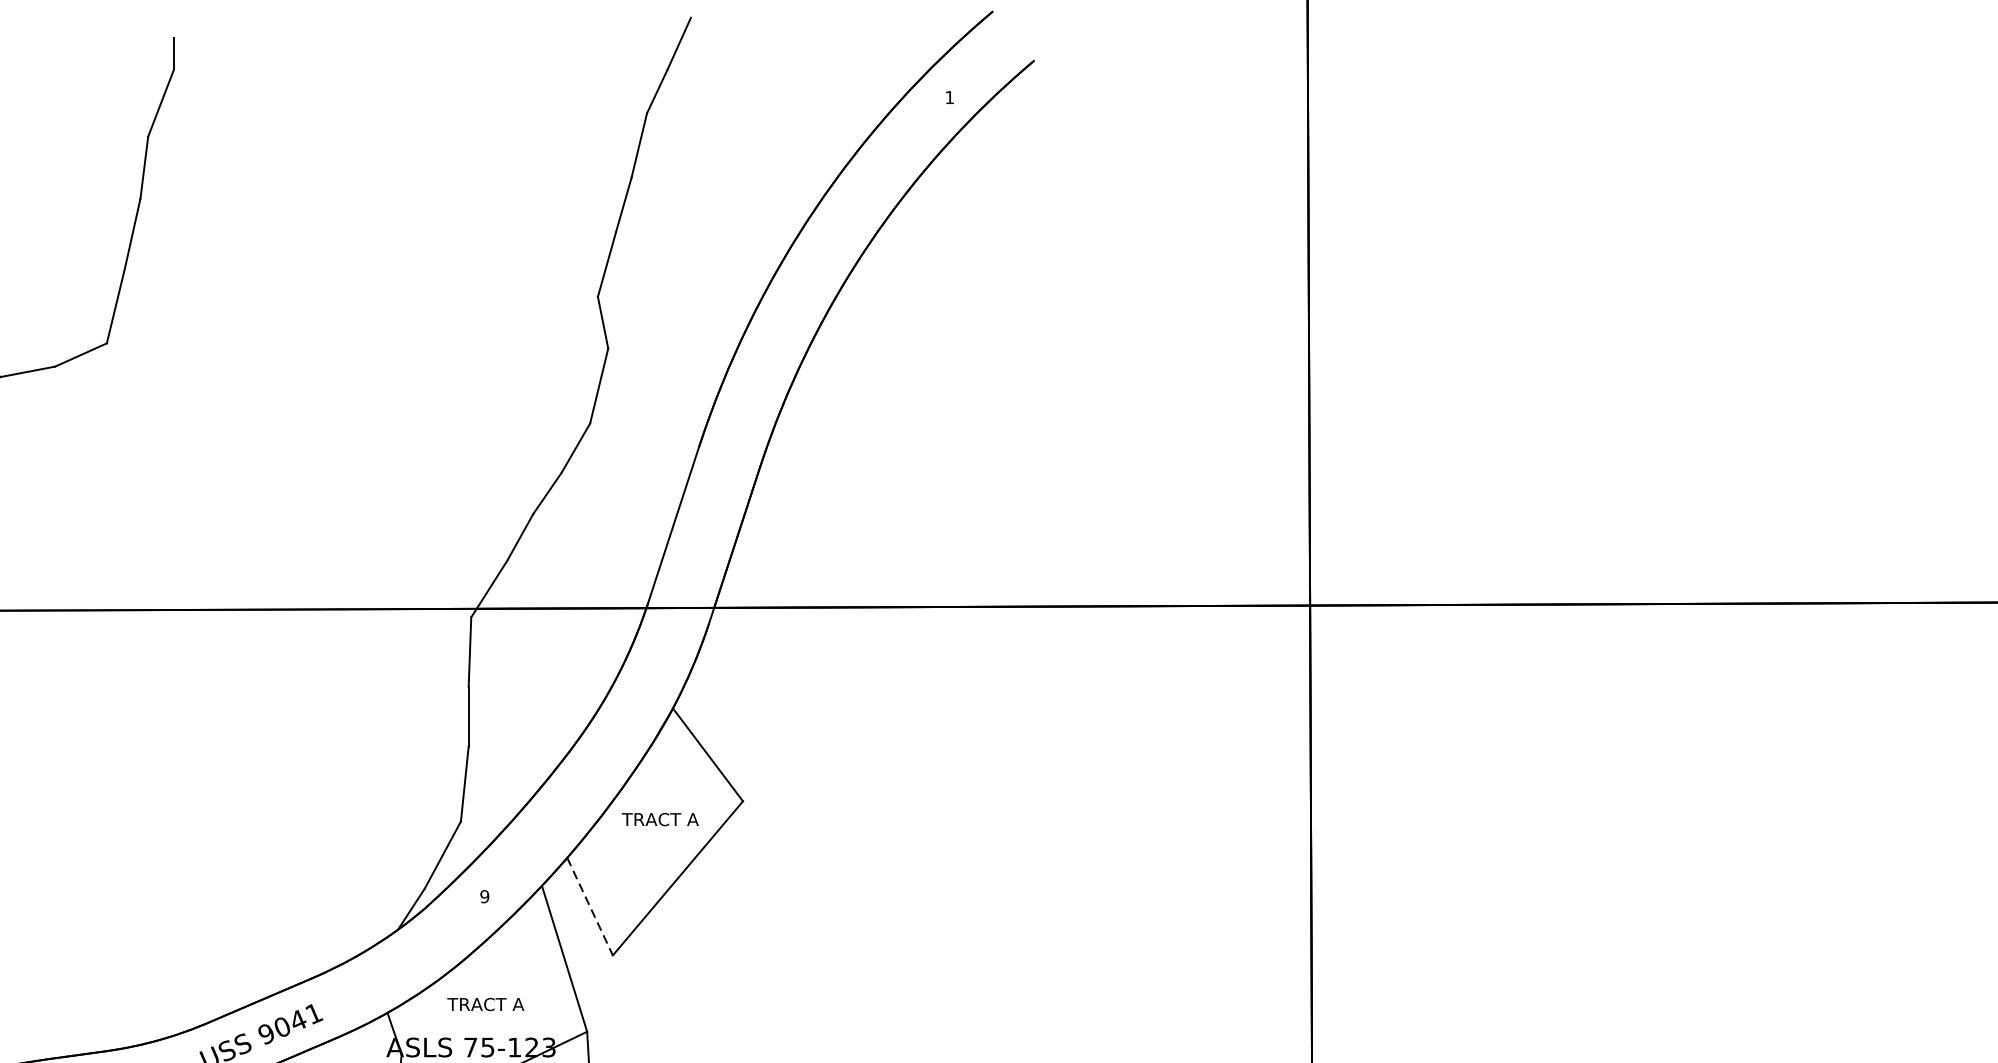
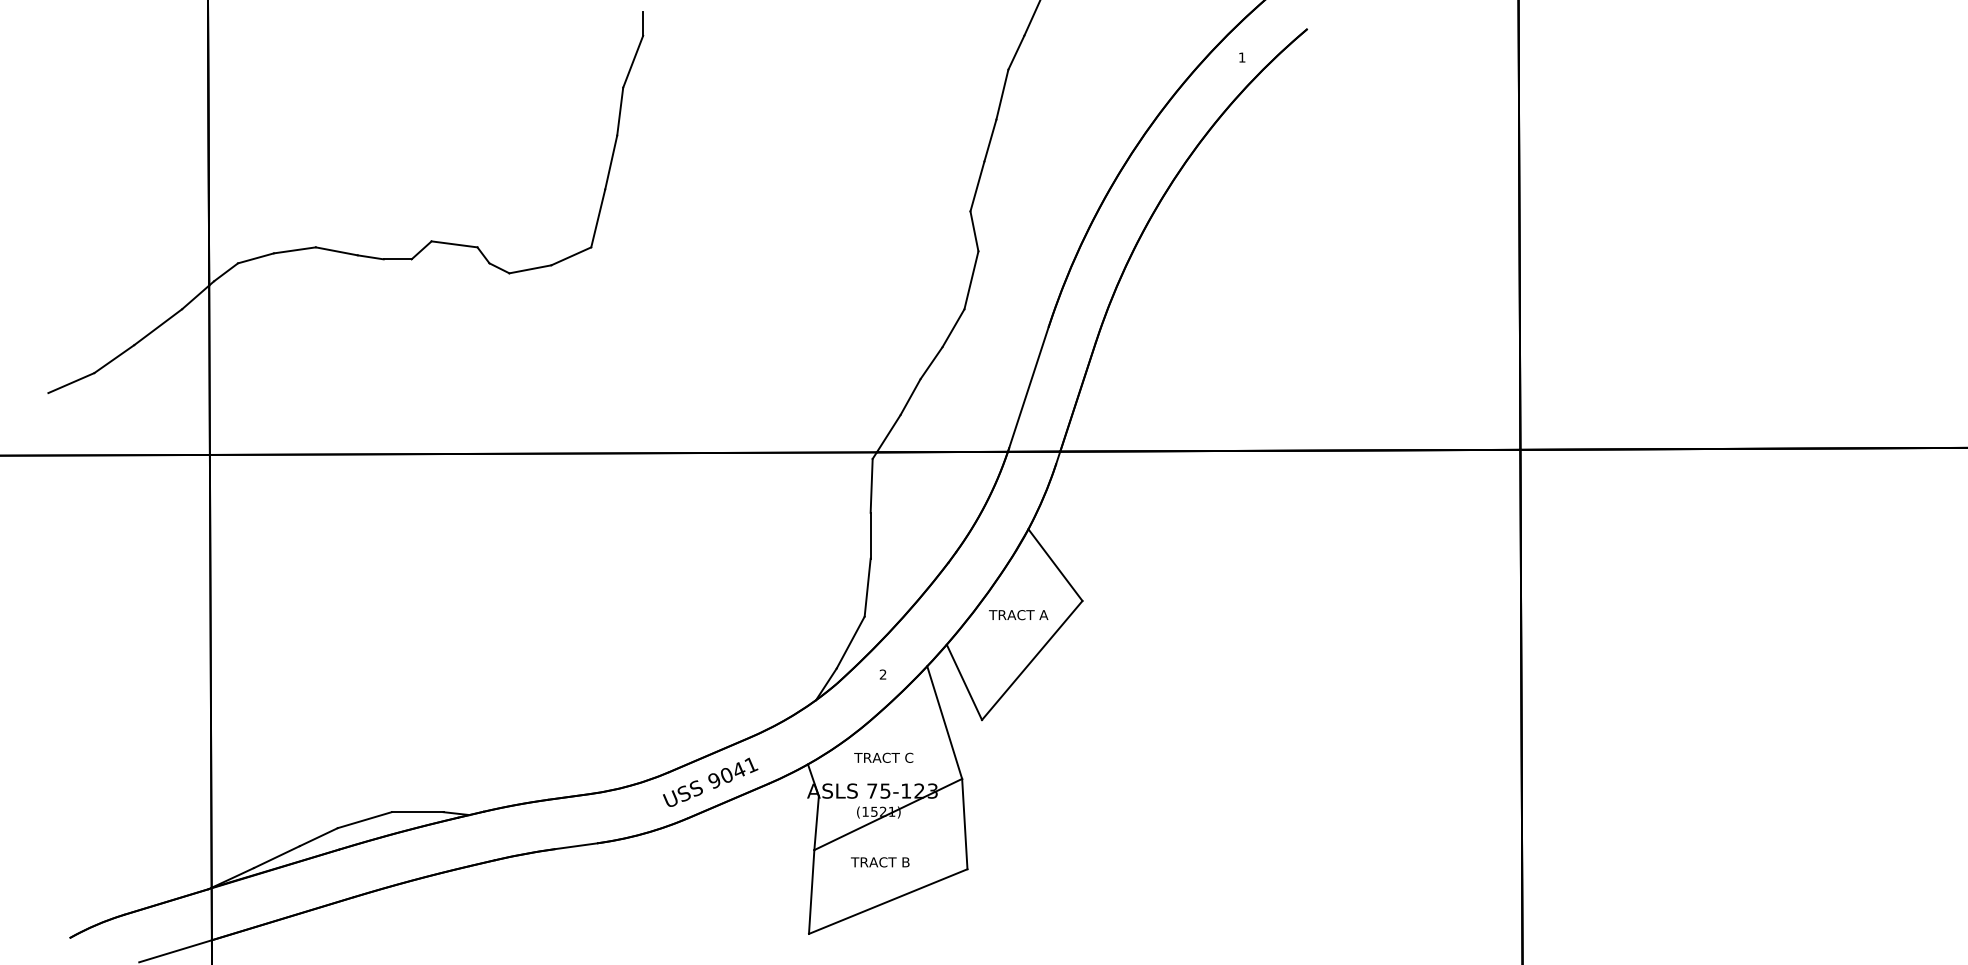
text: (484, 896) -> (882, 674), 9 -> 2
line: (590, 906) -> (964, 682), dashed -> solid
text: (517, 1003) -> (908, 757), TRACT A -> TRACT C

